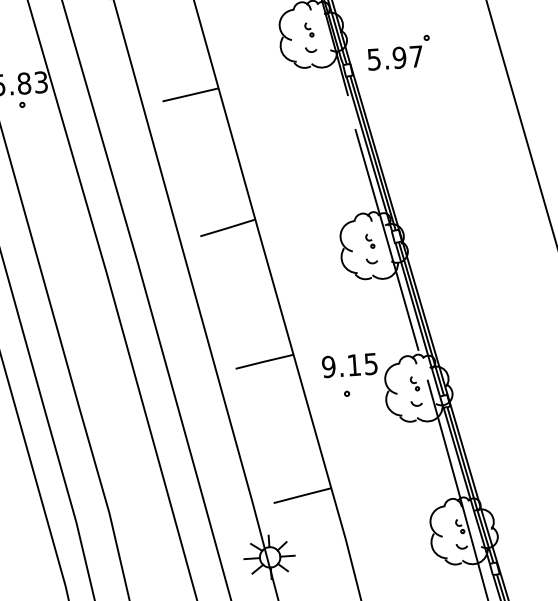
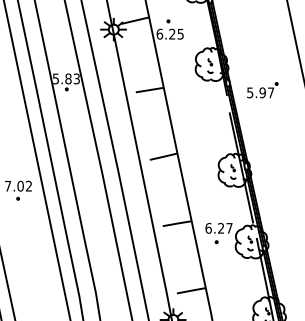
part: (398, 53) -> (262, 90), moved
text: (348, 365) -> (218, 228), 9.15 -> 6.27

